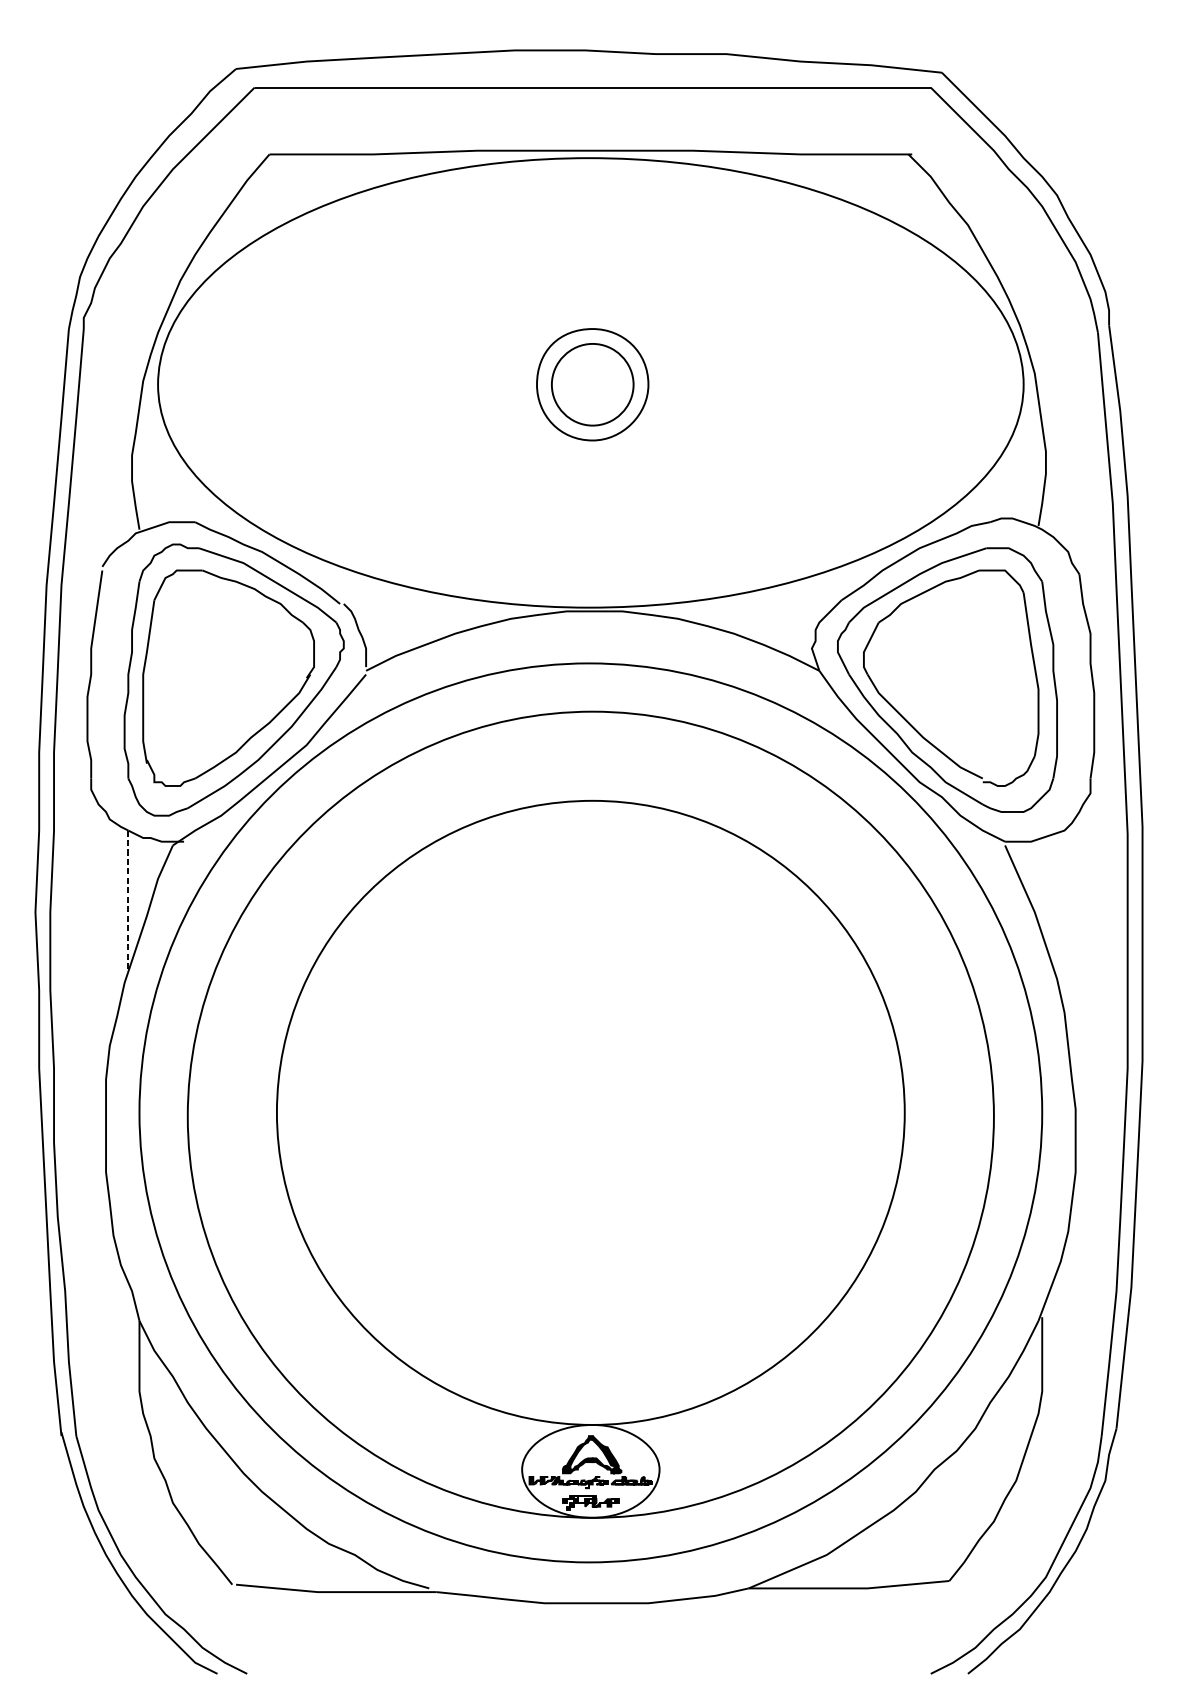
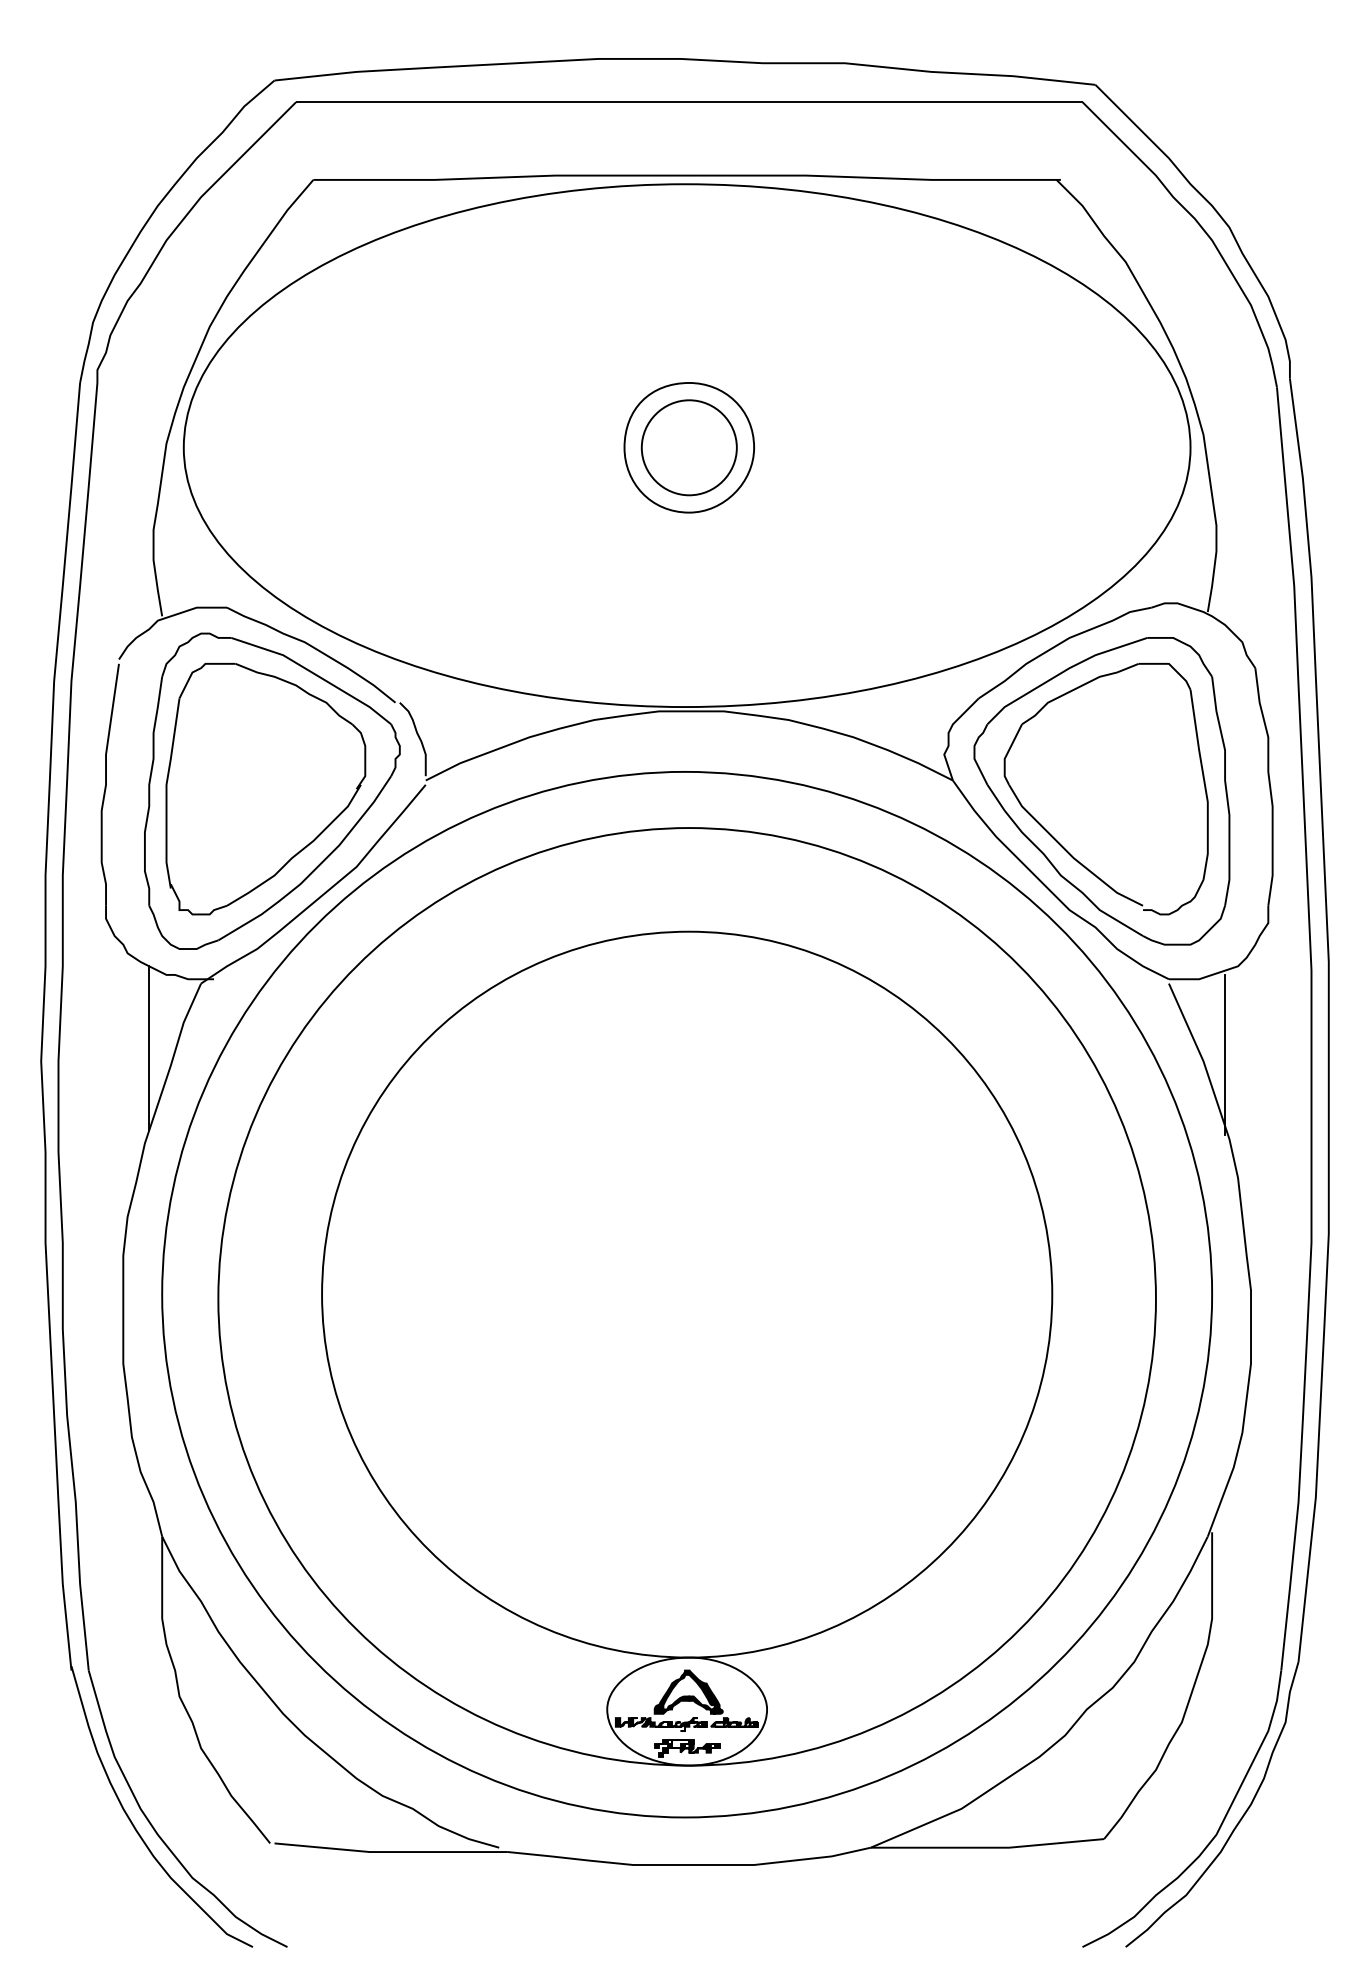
line: (128, 901) -> (149, 1048), dashed -> solid
line: (1053, 906) -> (1225, 1054), added

